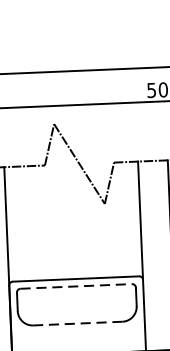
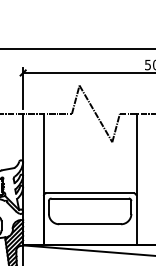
line: (76, 286) -> (90, 198), dashed -> solid
line: (78, 323) -> (90, 224), dashed -> solid

